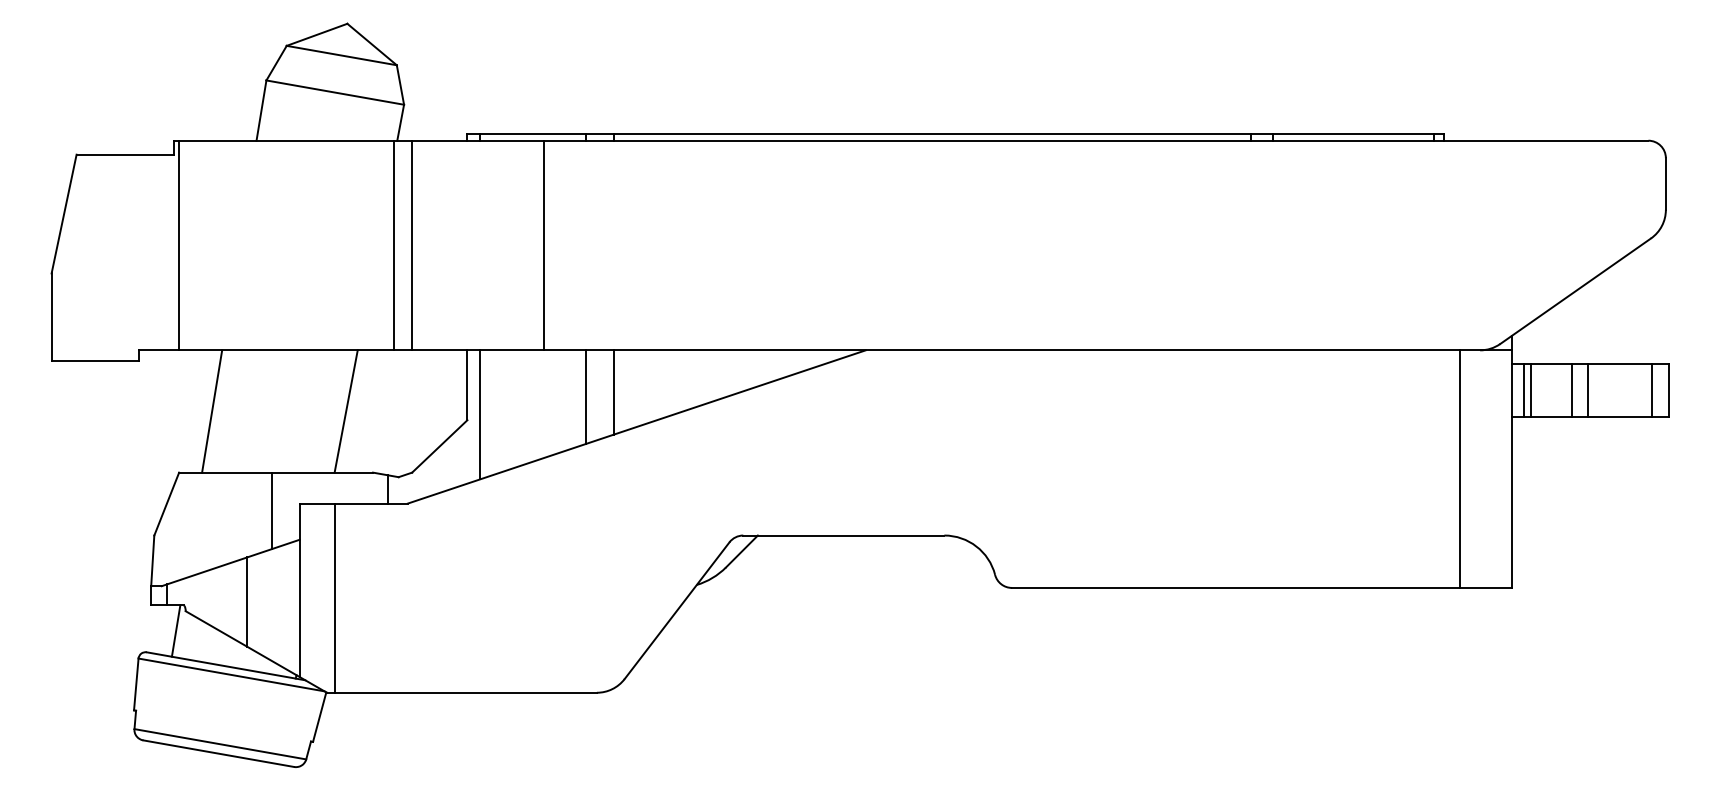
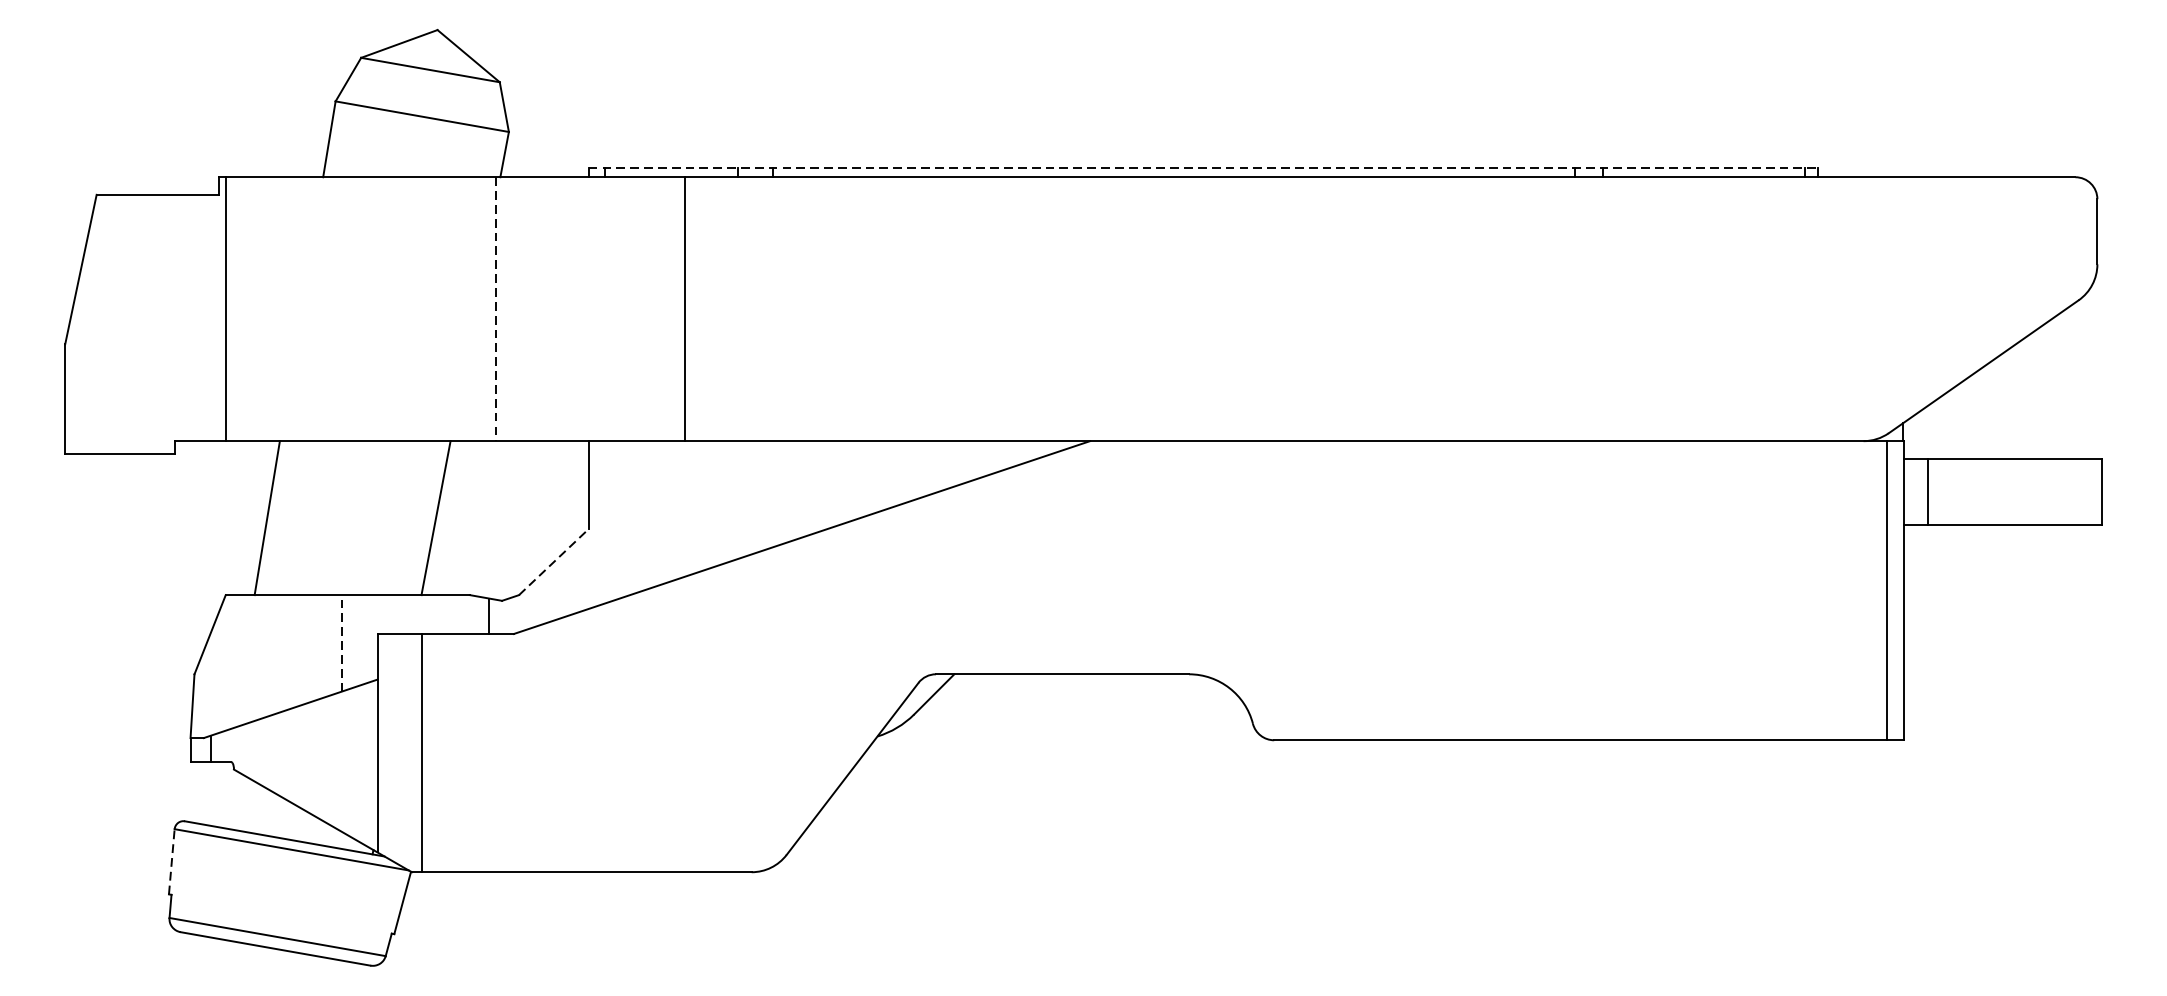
line: (956, 133) -> (1204, 168), solid -> dashed
line: (394, 245) -> (496, 309), solid -> dashed
line: (411, 245) -> (518, 309), removed
line: (1523, 390) -> (1918, 491), removed
line: (1572, 390) -> (1979, 491), removed
line: (1587, 390) -> (1998, 491), removed
line: (1651, 390) -> (2079, 491), removed
line: (614, 392) -> (773, 494), removed
line: (586, 396) -> (738, 499), removed
line: (480, 414) -> (605, 521), removed
line: (440, 446) -> (554, 562), solid -> dashed
line: (1459, 468) -> (1886, 589), moved
line: (271, 510) -> (342, 642), solid -> dashed
line: (247, 601) -> (311, 757), removed
line: (175, 630) -> (221, 793), removed
line: (136, 683) -> (172, 860), solid -> dashed

